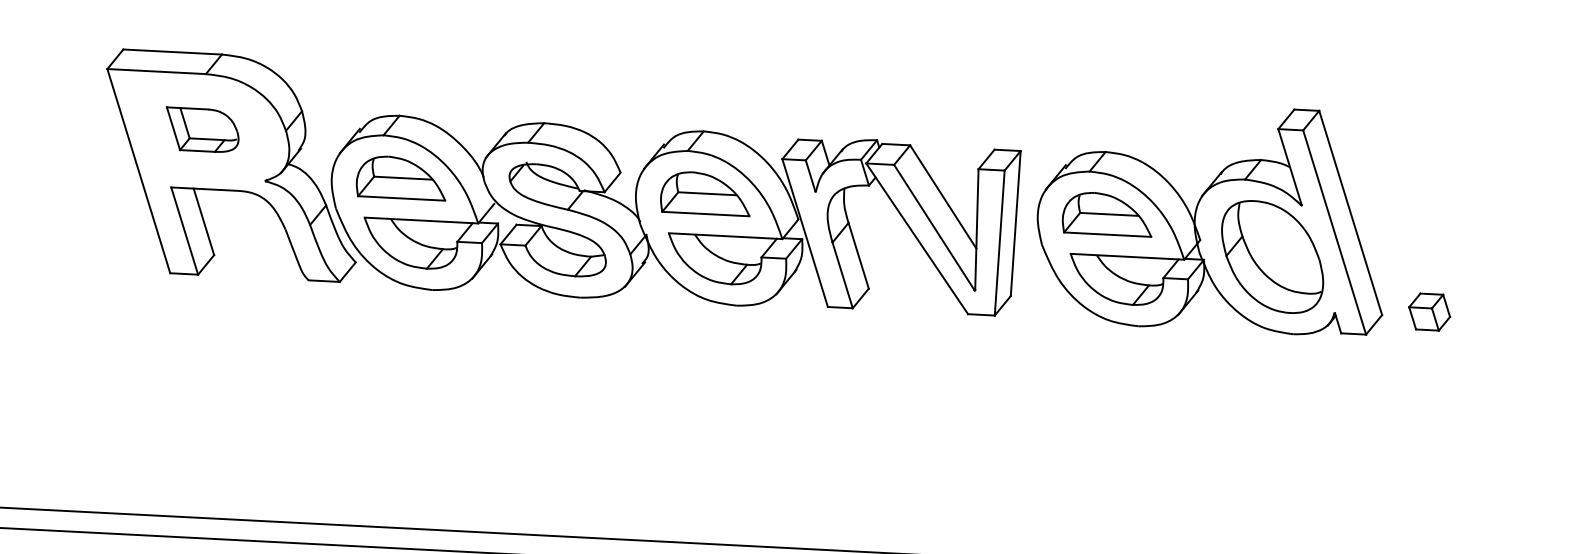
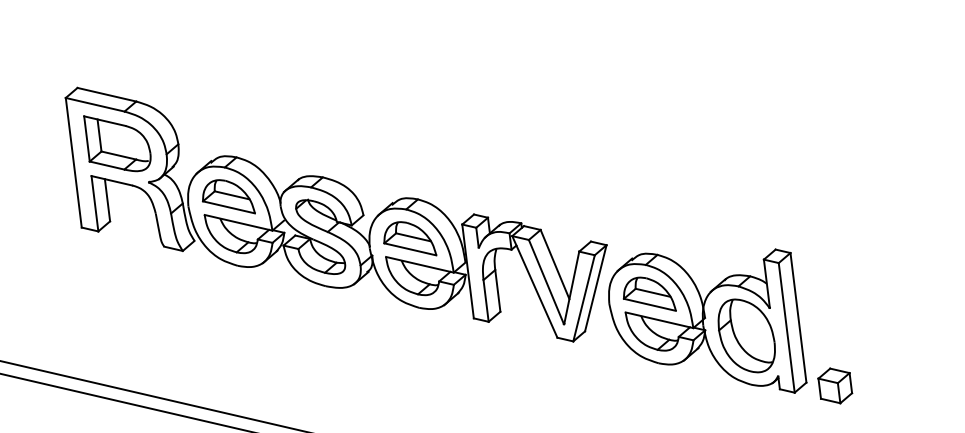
part: (203, 127) -> (117, 143), size x1.67
part: (1429, 311) -> (835, 385), size x1.43

